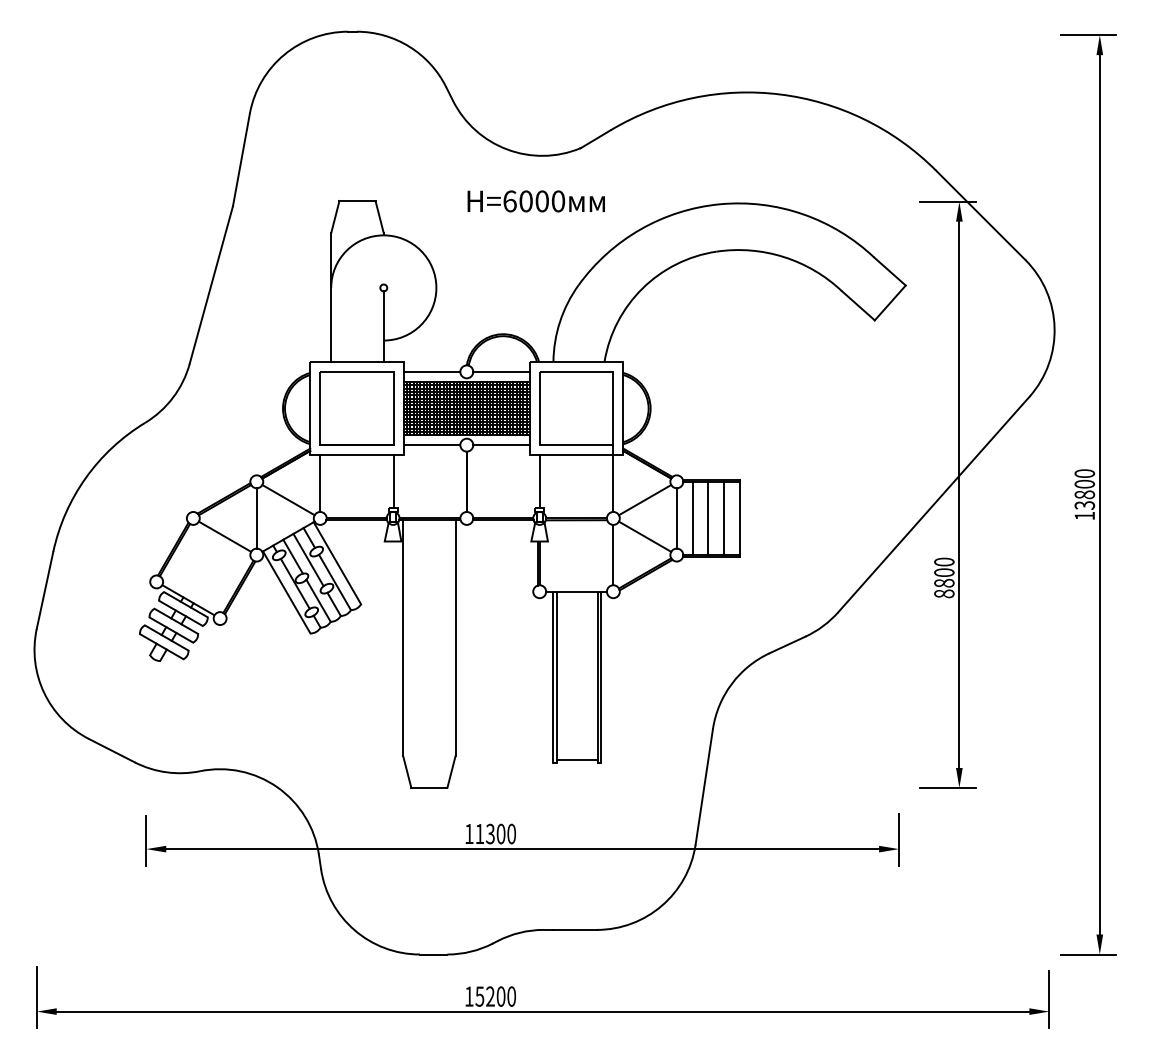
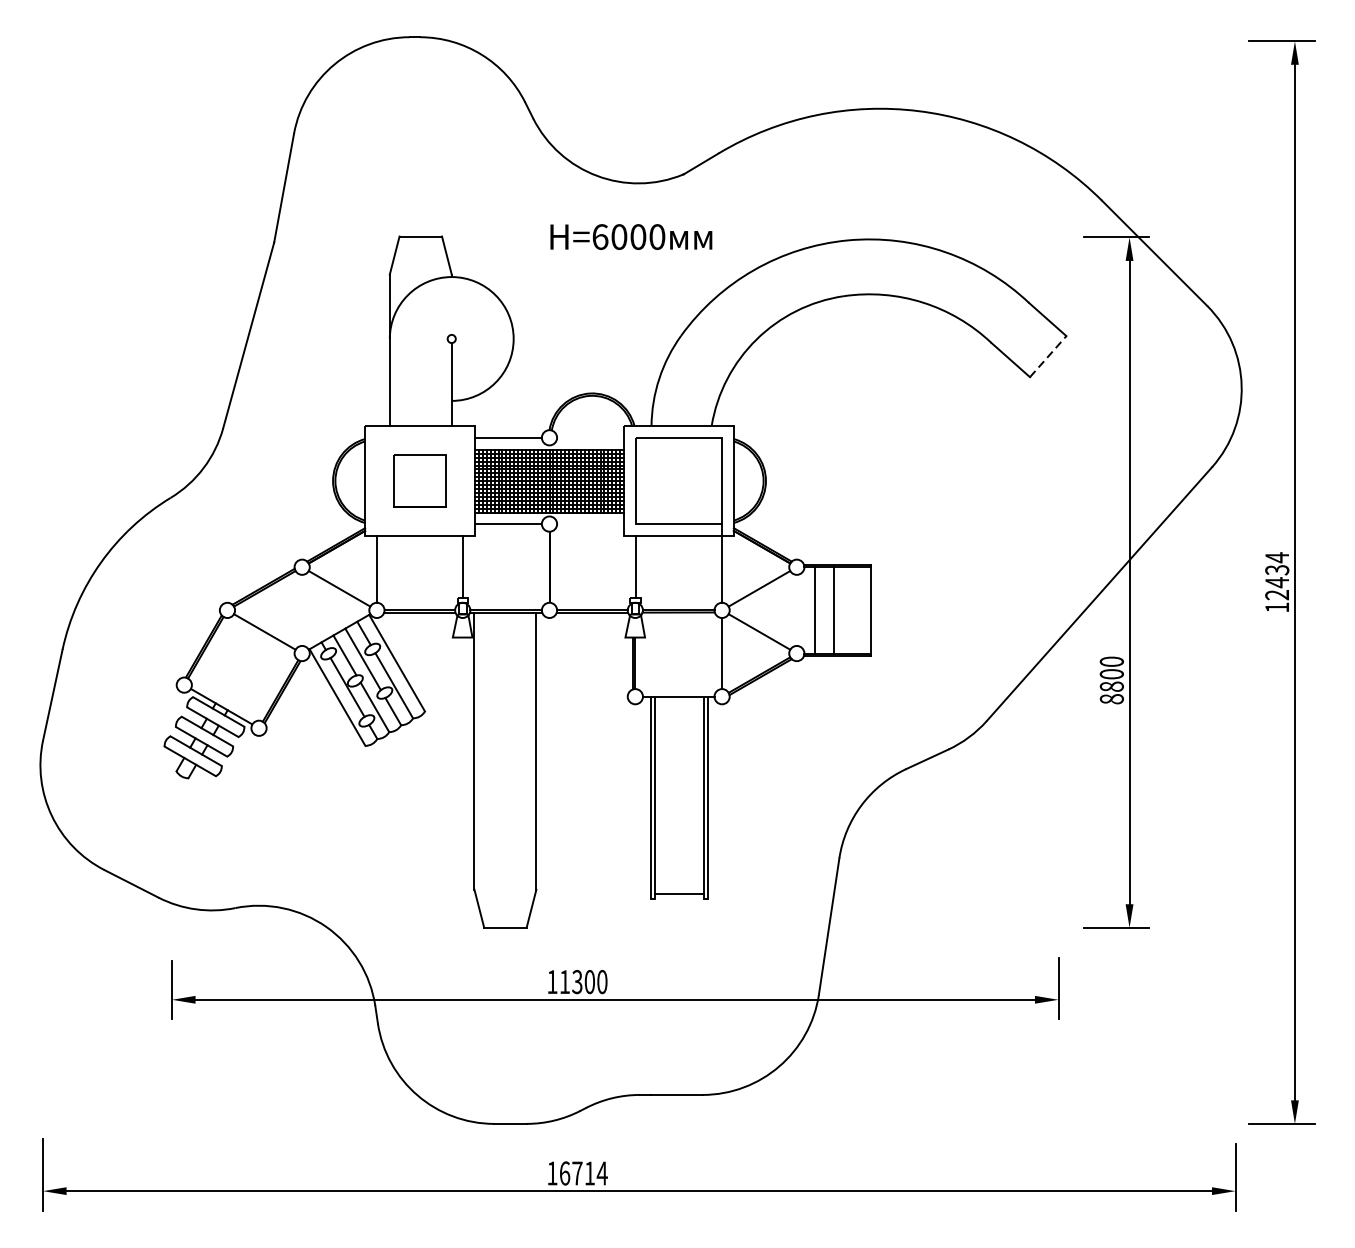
line: (890, 302) -> (1048, 356), solid -> dashed
line: (501, 371) -> (590, 437), removed
part: (356, 408) -> (419, 480), size x0.6
line: (501, 445) -> (590, 524), removed
text: (1084, 489) -> (1276, 576), 13800 -> 12434
line: (256, 518) -> (301, 610), removed
line: (676, 518) -> (796, 610), removed
line: (723, 518) -> (851, 610), removed
text: (495, 996) -> (583, 1173), 15200 -> 16714

